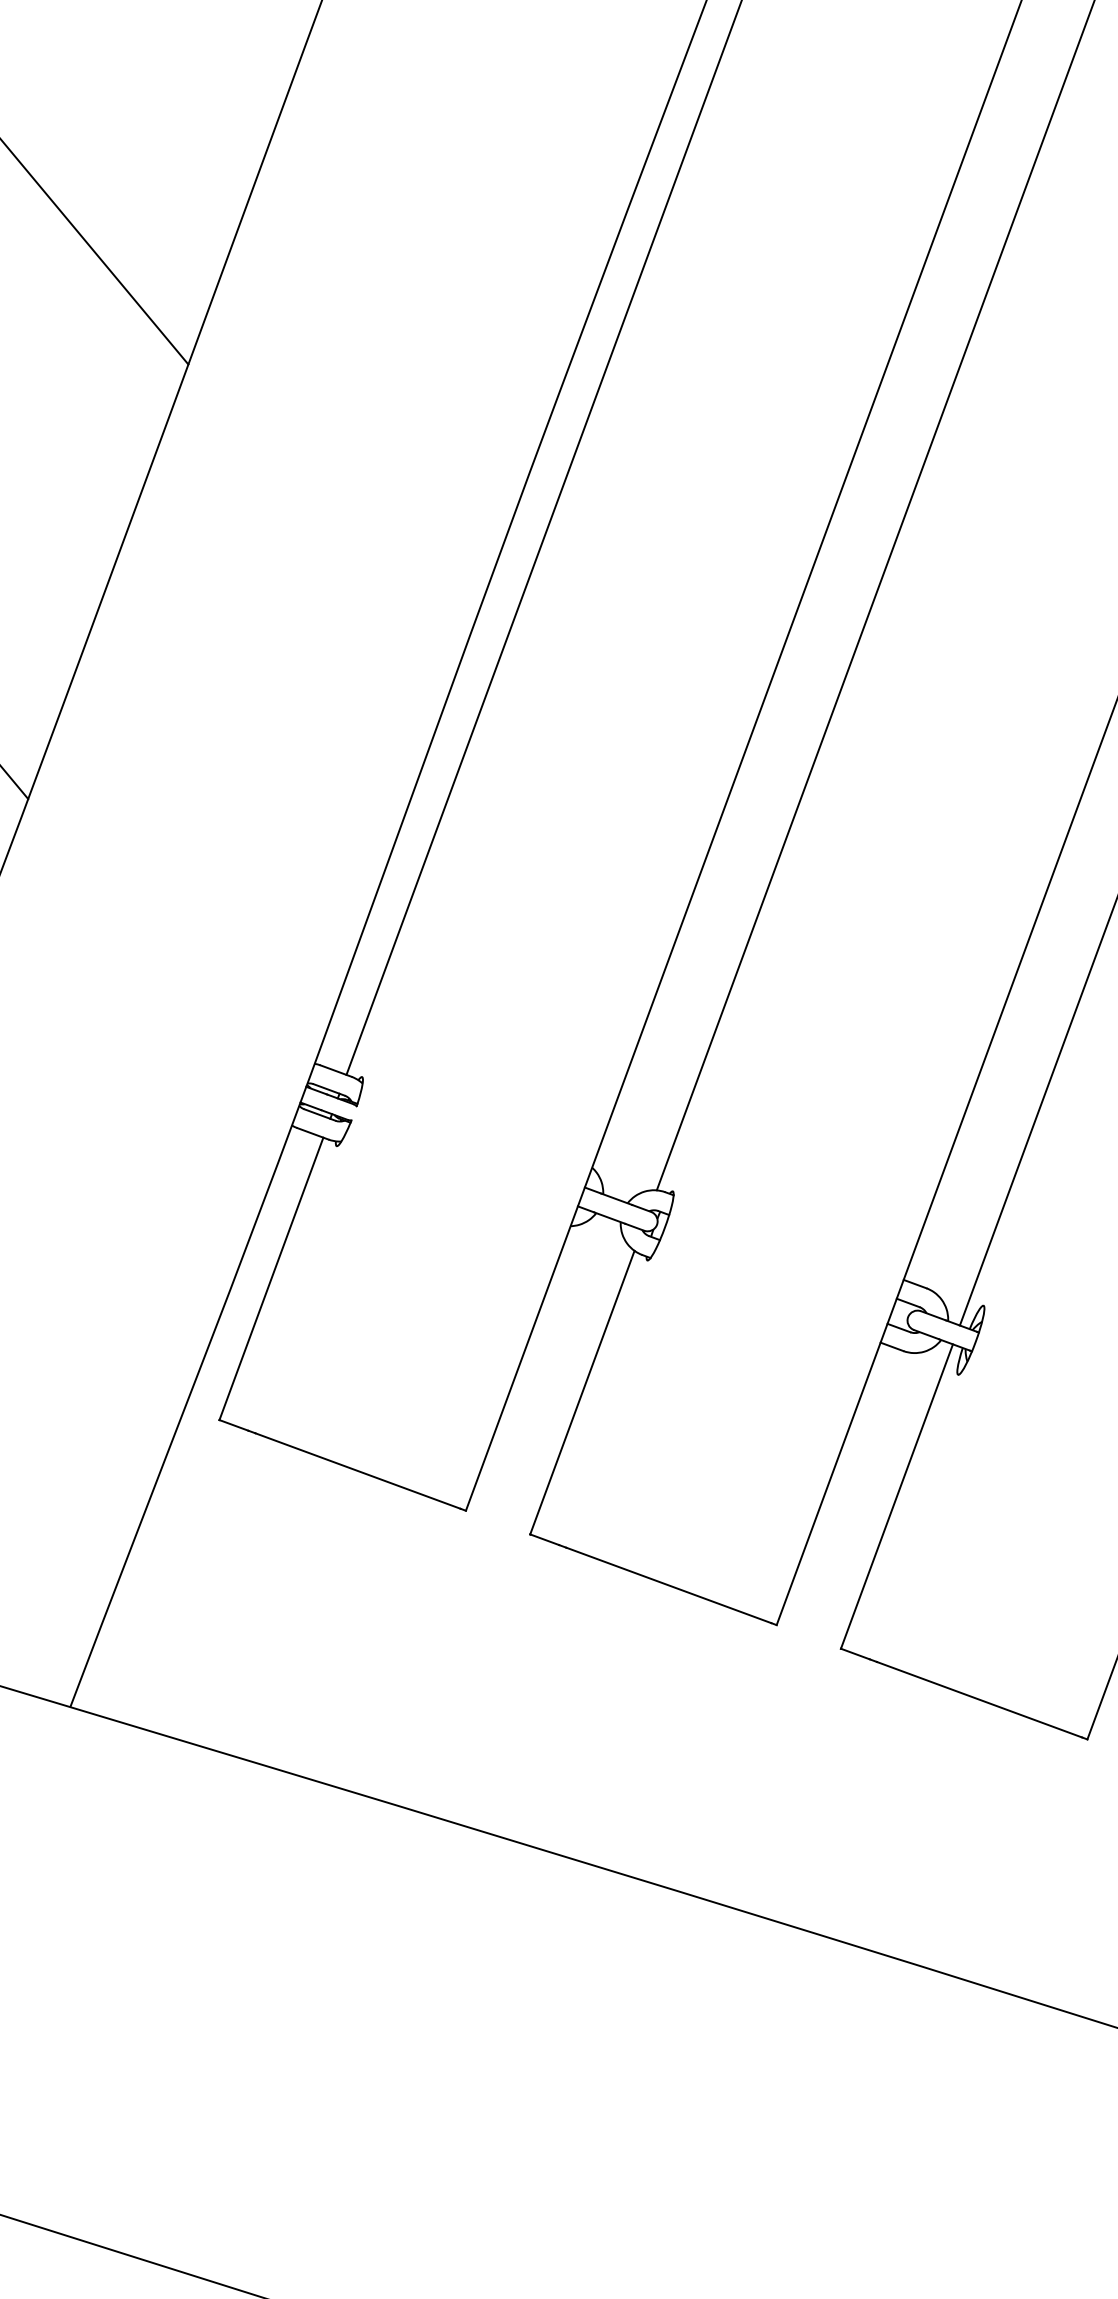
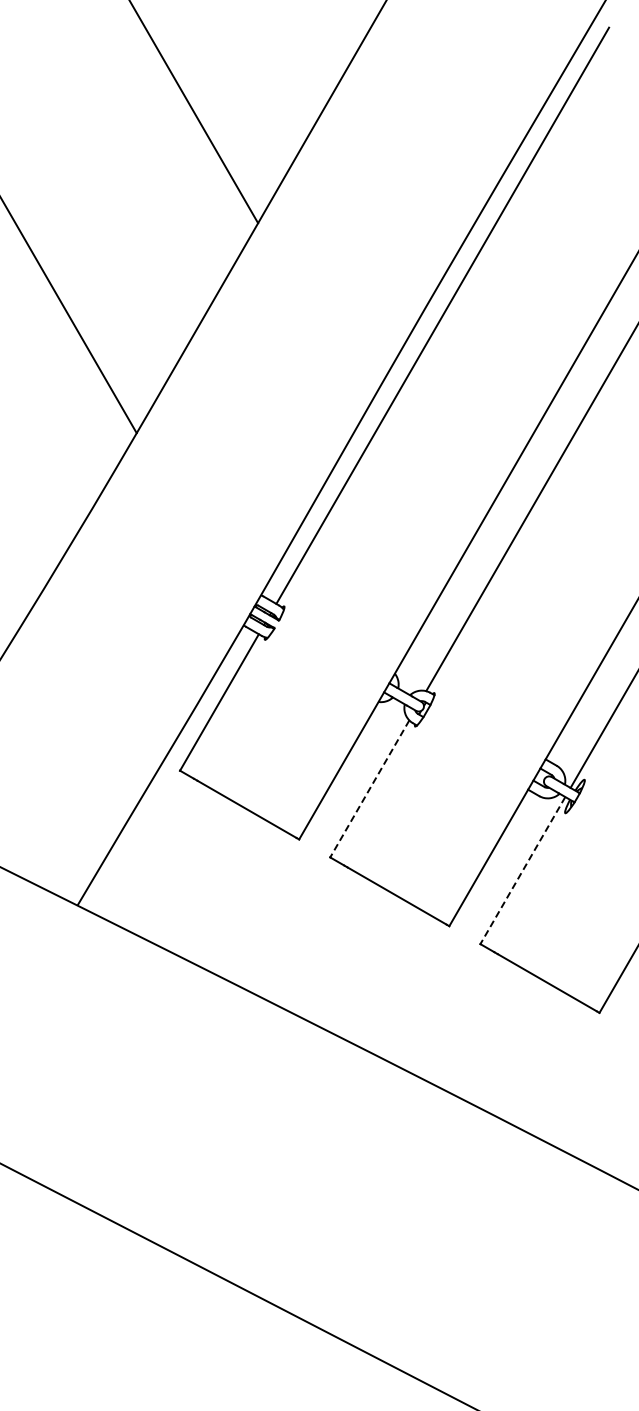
line: (582, 1393) -> (369, 789), solid -> dashed
line: (896, 1496) -> (522, 870), solid -> dashed

